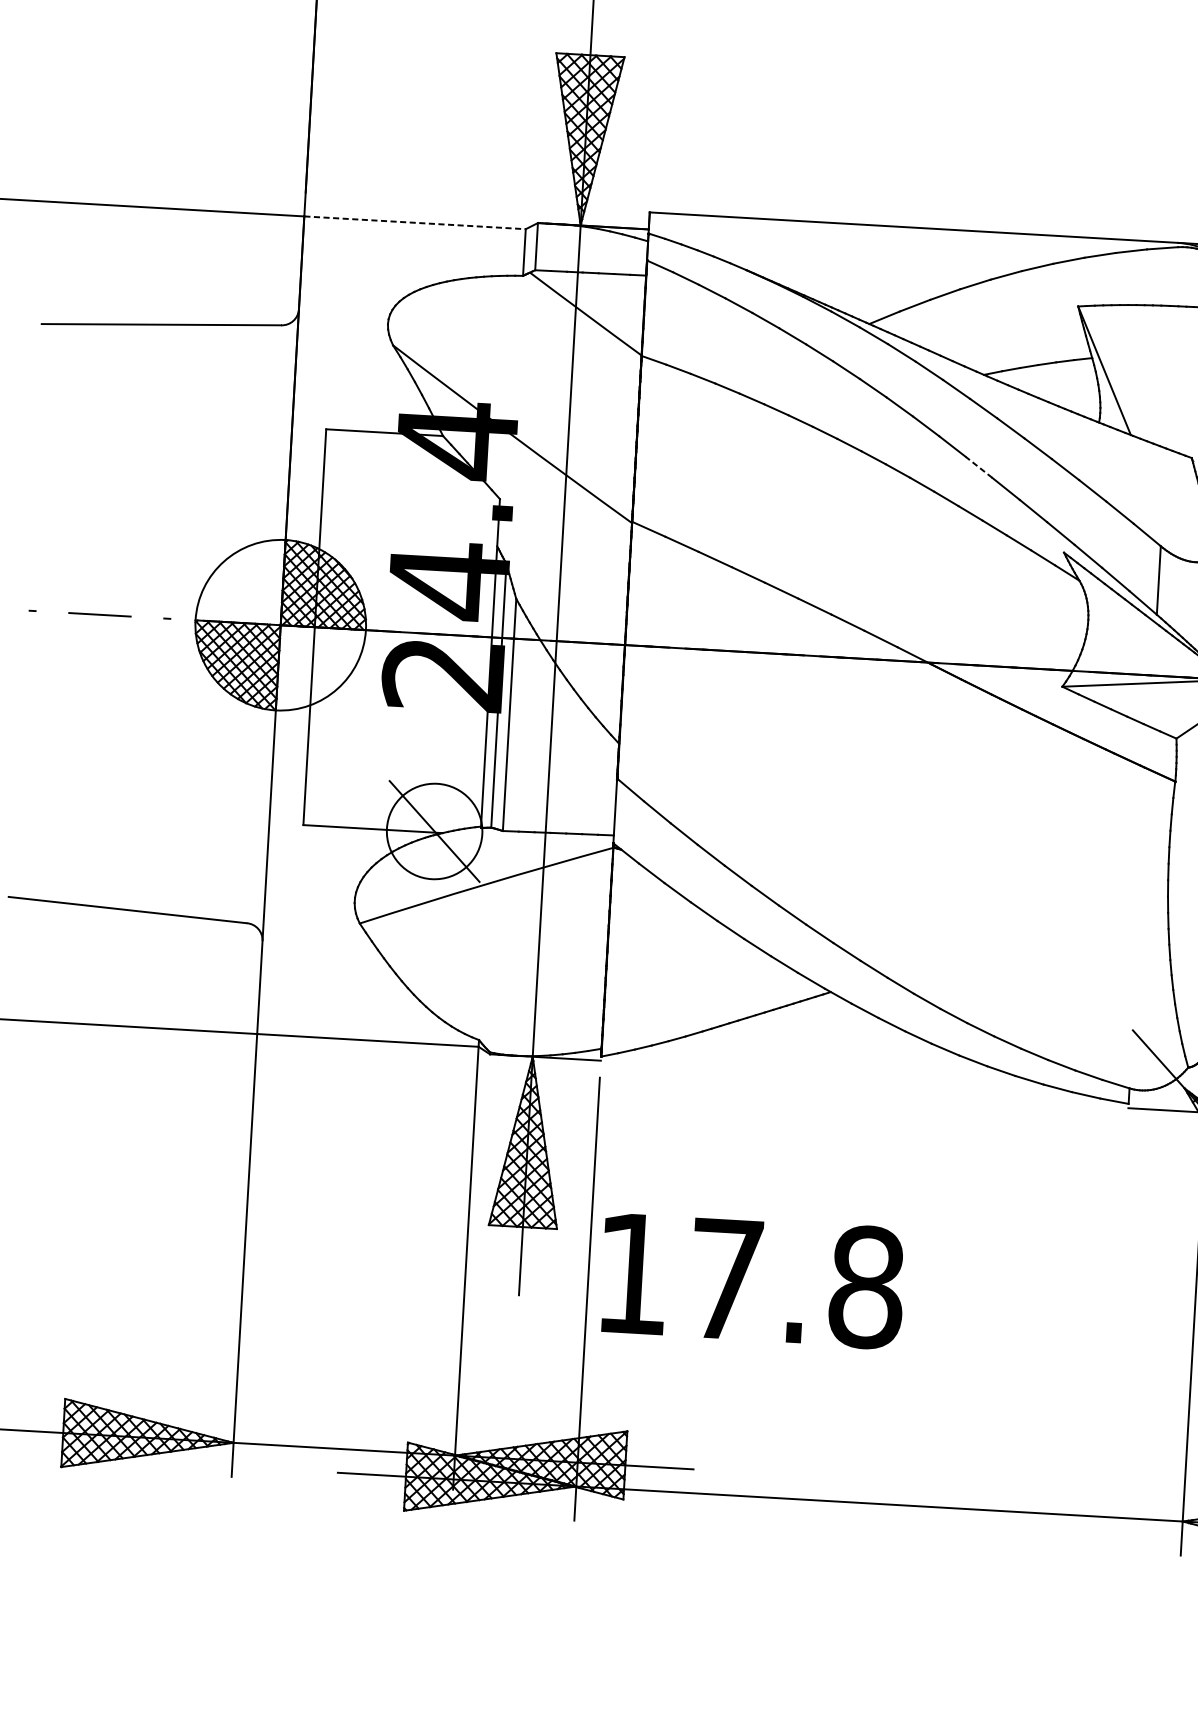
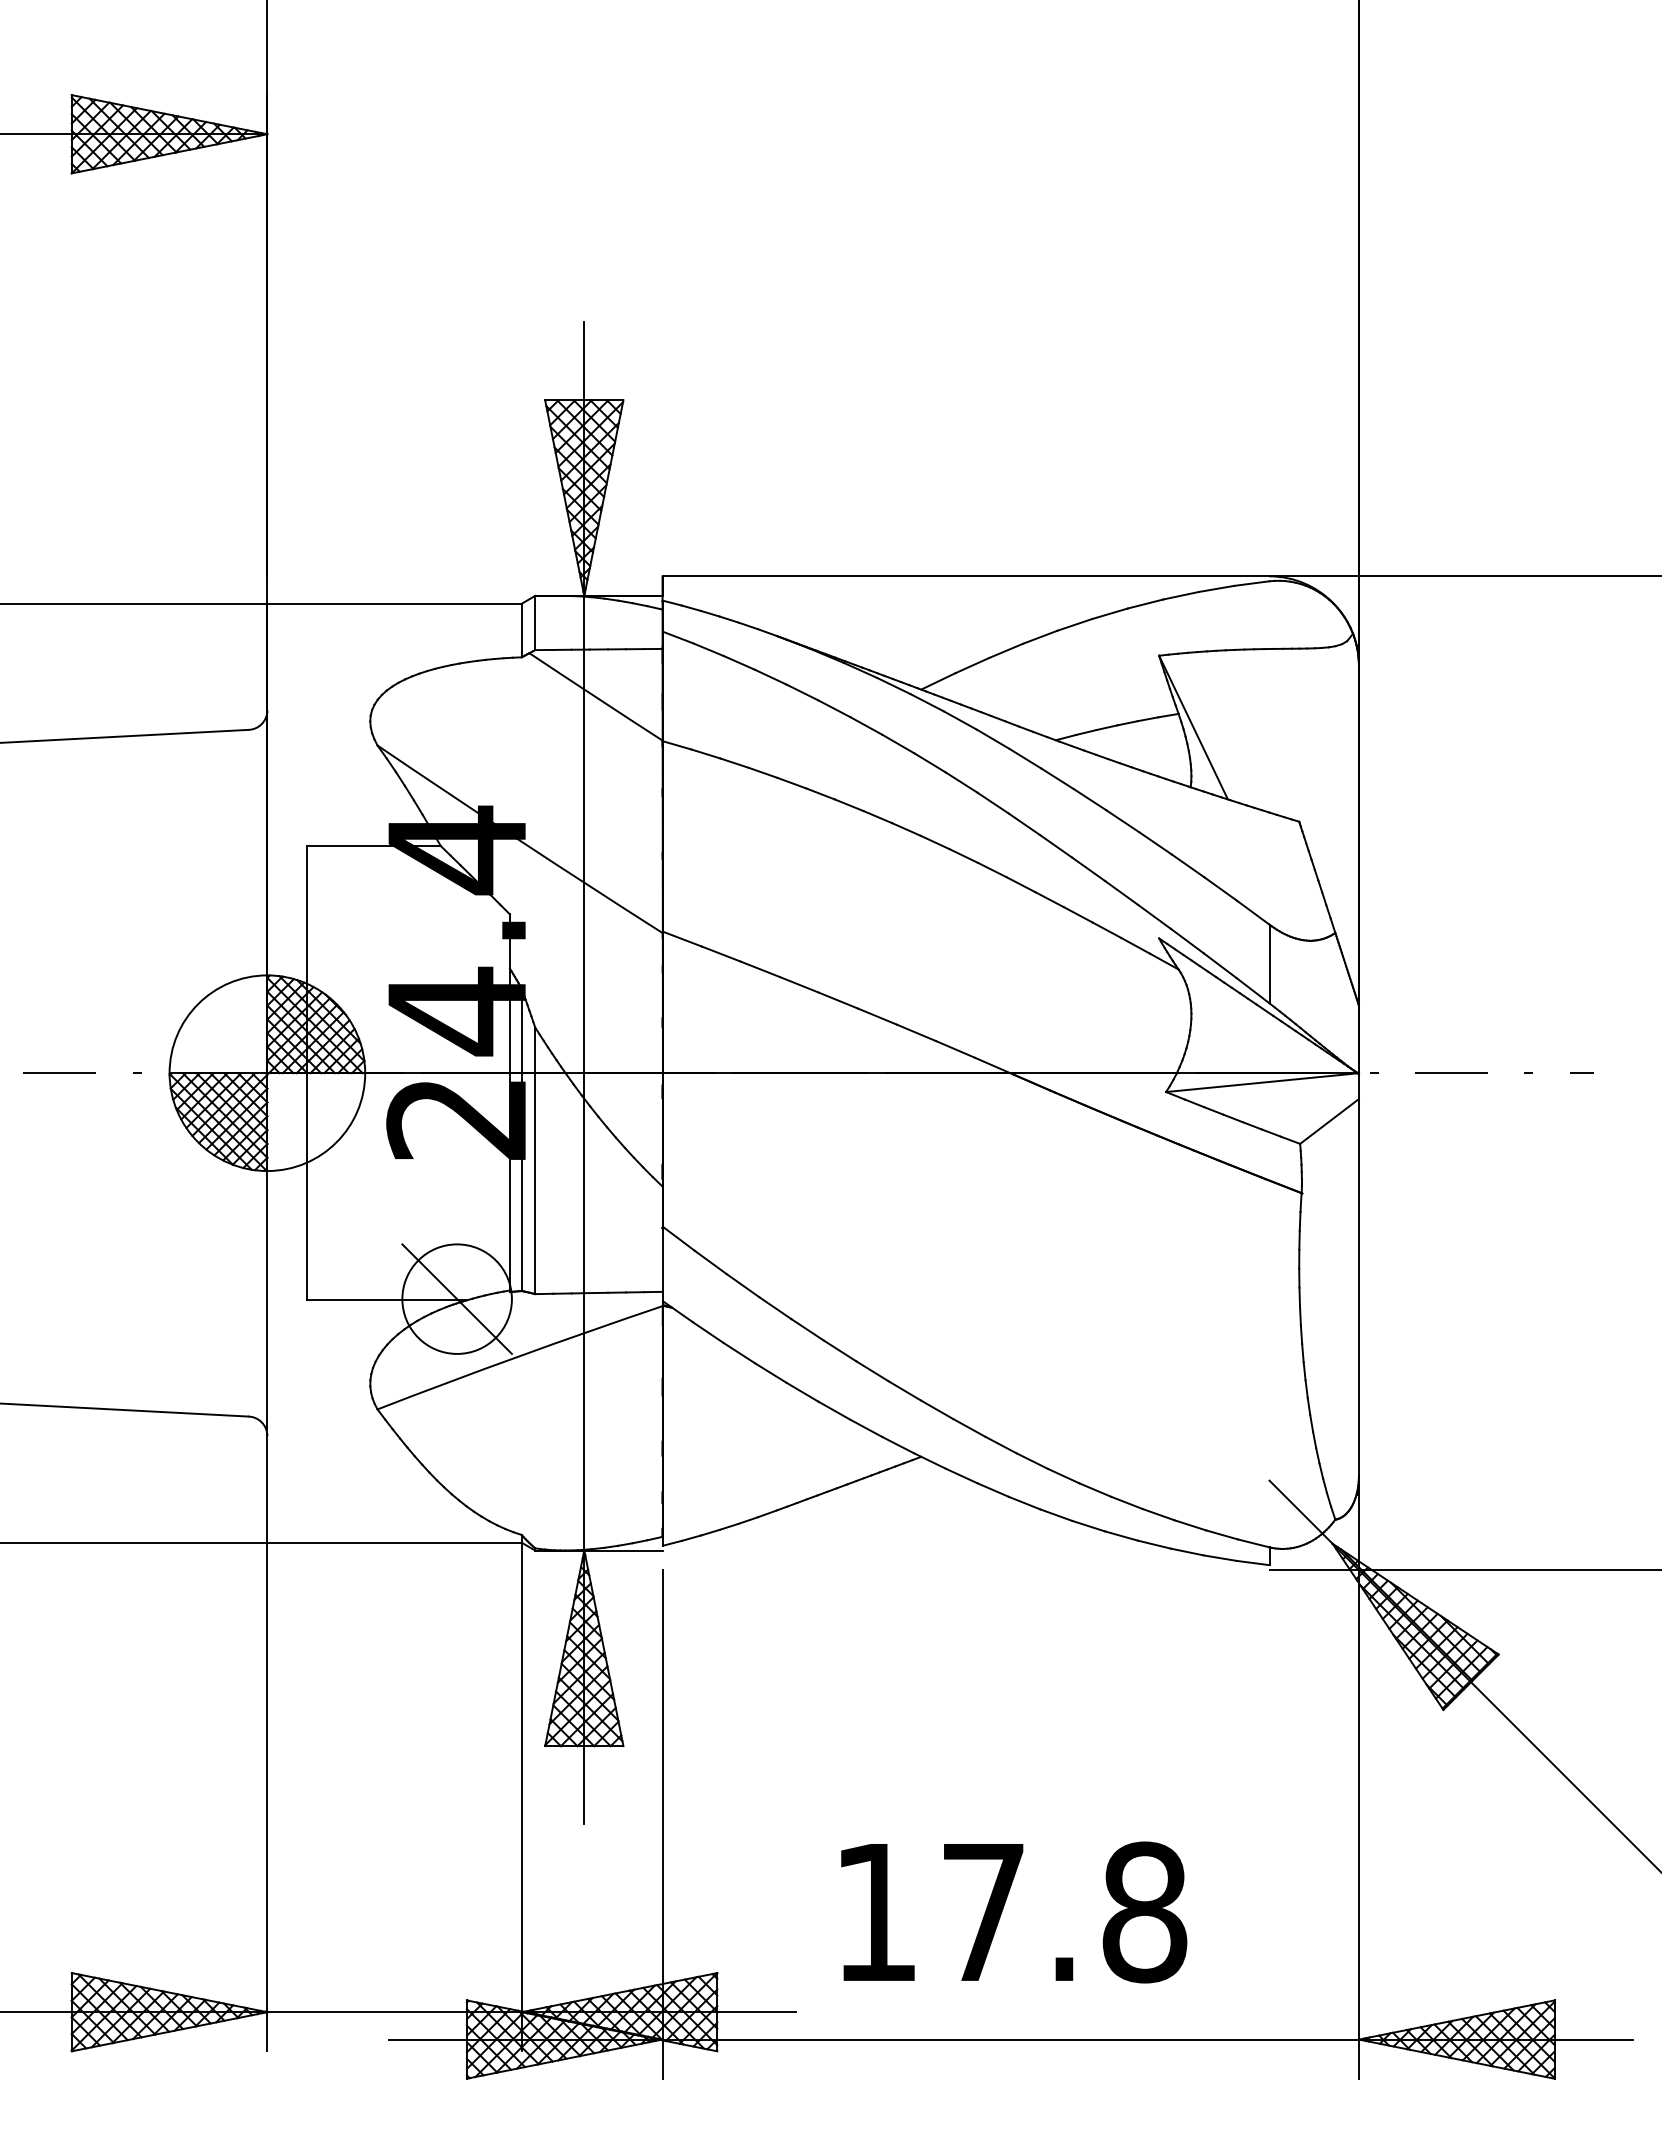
line: (415, 222) -> (395, 603), dashed -> solid
line: (979, 467) -> (1056, 846), dashed -> solid
text: (753, 1280) -> (1014, 1912), moved

